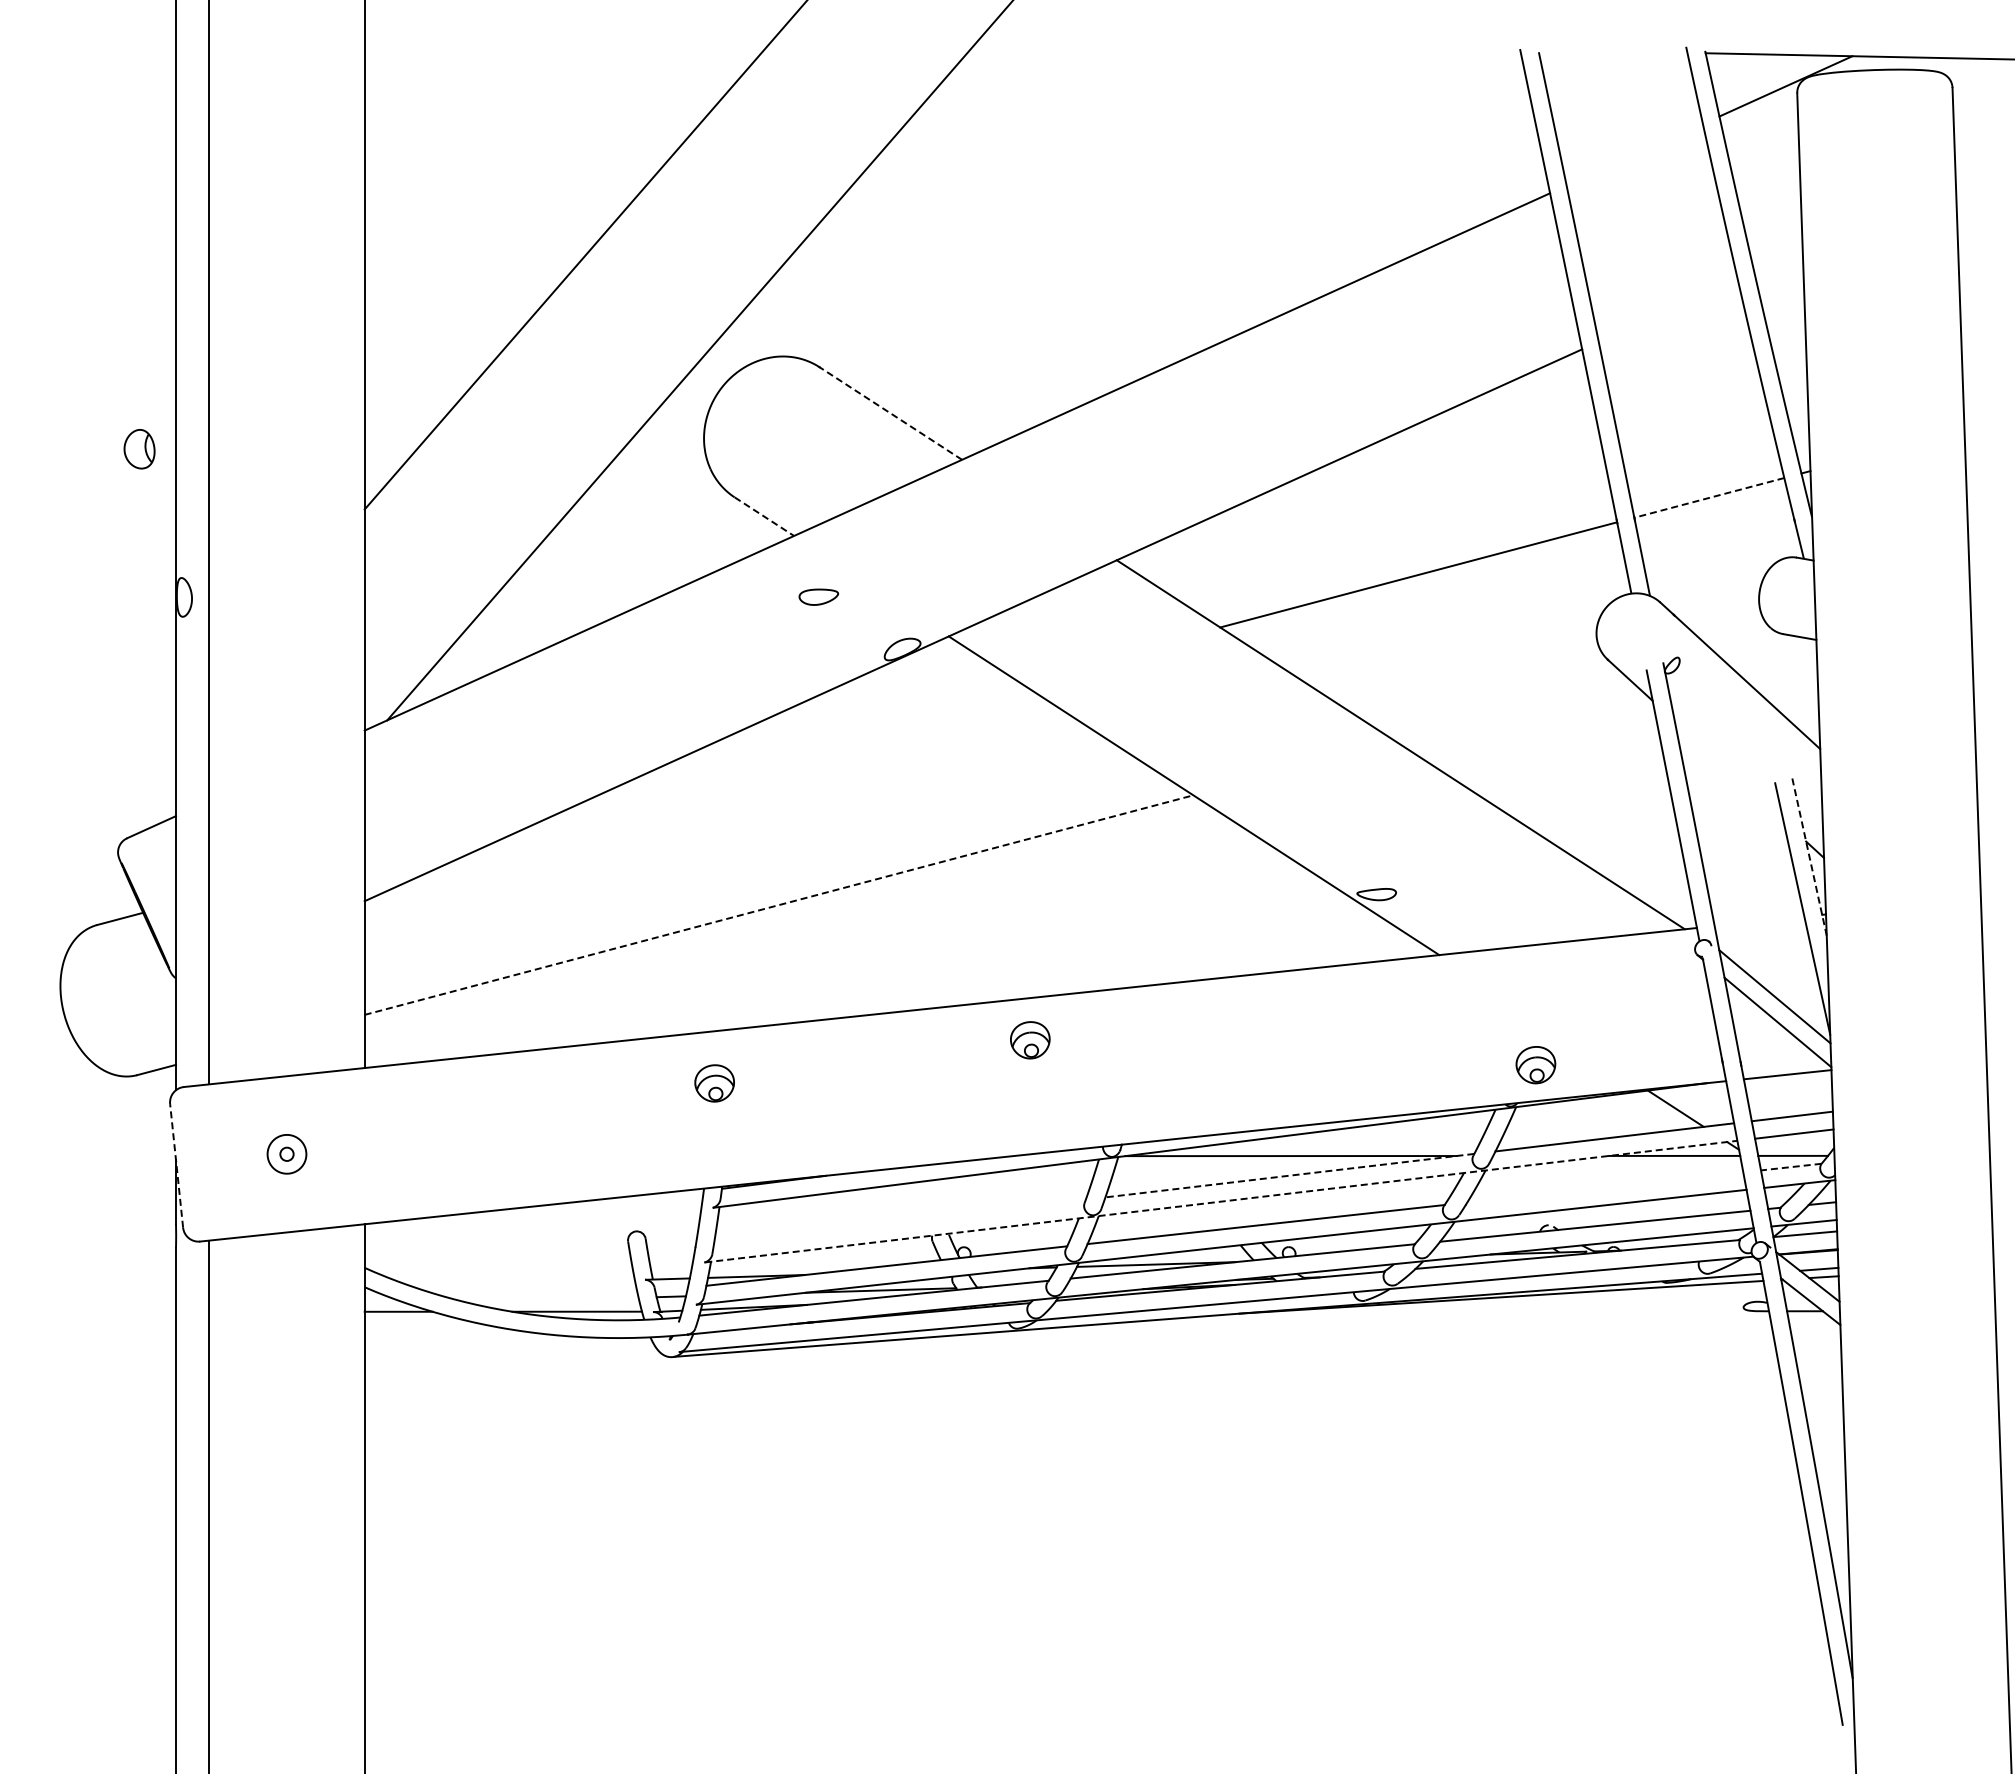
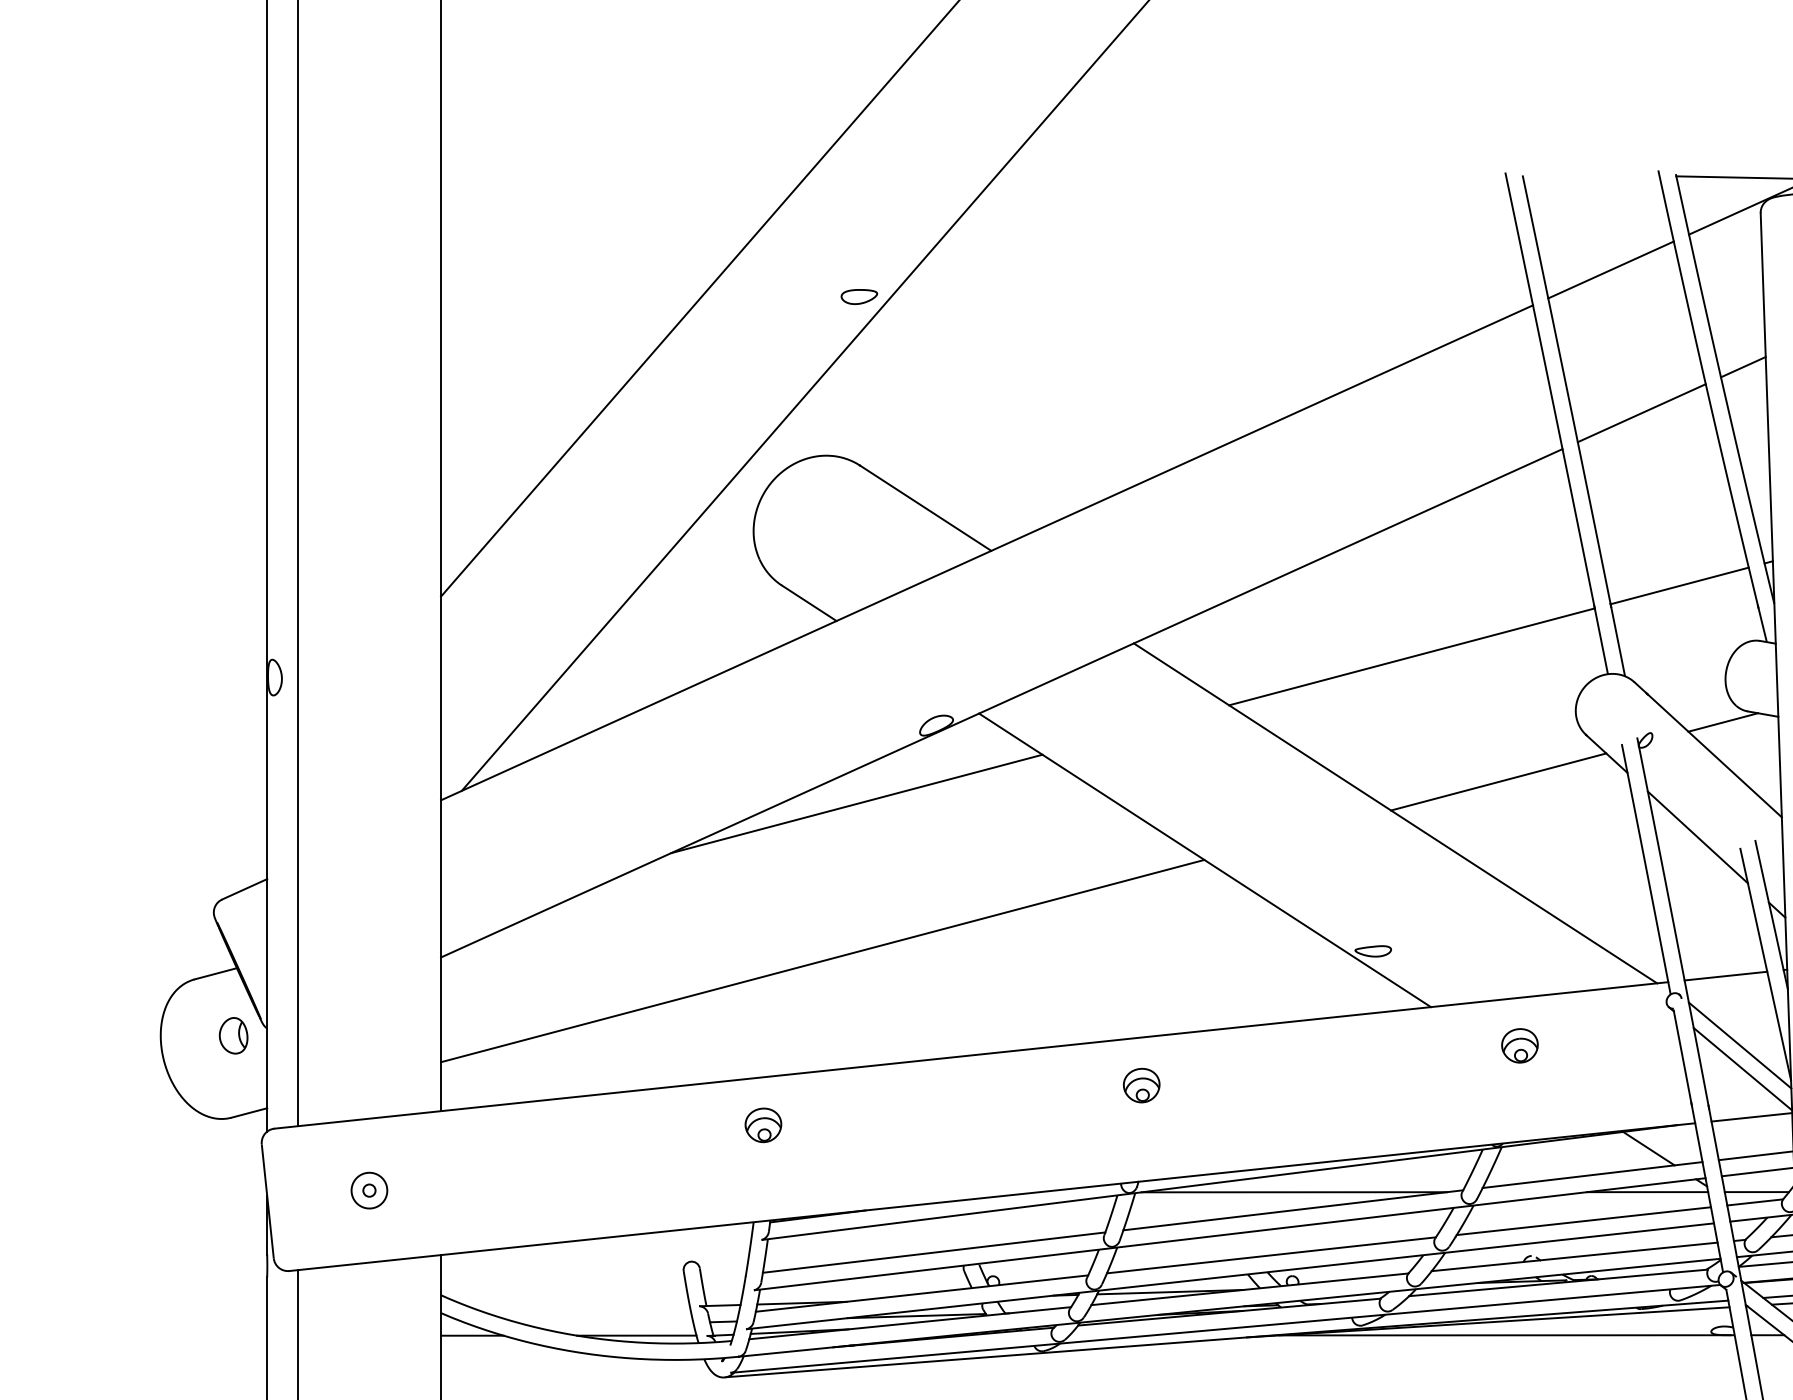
line: (1634, 154) -> (1610, 269), added
line: (1778, 260) -> (1743, 367), added
line: (1667, 309) -> (1641, 412), added
line: (890, 413) -> (925, 508), dashed -> solid
part: (139, 449) -> (233, 1036), moved
line: (1709, 497) -> (1679, 585), dashed -> solid
line: (764, 516) -> (809, 603), dashed -> solid
part: (818, 596) -> (859, 296), moved
line: (1756, 646) -> (1723, 722), added
line: (1512, 710) -> (1498, 781), added
line: (815, 734) -> (856, 803), added
line: (1728, 770) -> (1697, 837), added
line: (1809, 854) -> (1771, 914), dashed -> solid
line: (779, 905) -> (823, 961), dashed -> solid
line: (1759, 921) -> (1725, 976), added
part: (1030, 1040) -> (1141, 1085), moved
part: (1535, 1065) -> (1519, 1046), moved
line: (176, 1165) -> (267, 1200), dashed -> solid
line: (1790, 1167) -> (1754, 1202), dashed -> solid
line: (1289, 1175) -> (1292, 1210), dashed -> solid
line: (1605, 1187) -> (1584, 1221), added
line: (1221, 1201) -> (1230, 1234), dashed -> solid
line: (899, 1221) -> (933, 1252), added
line: (1519, 1311) -> (1504, 1335), added

